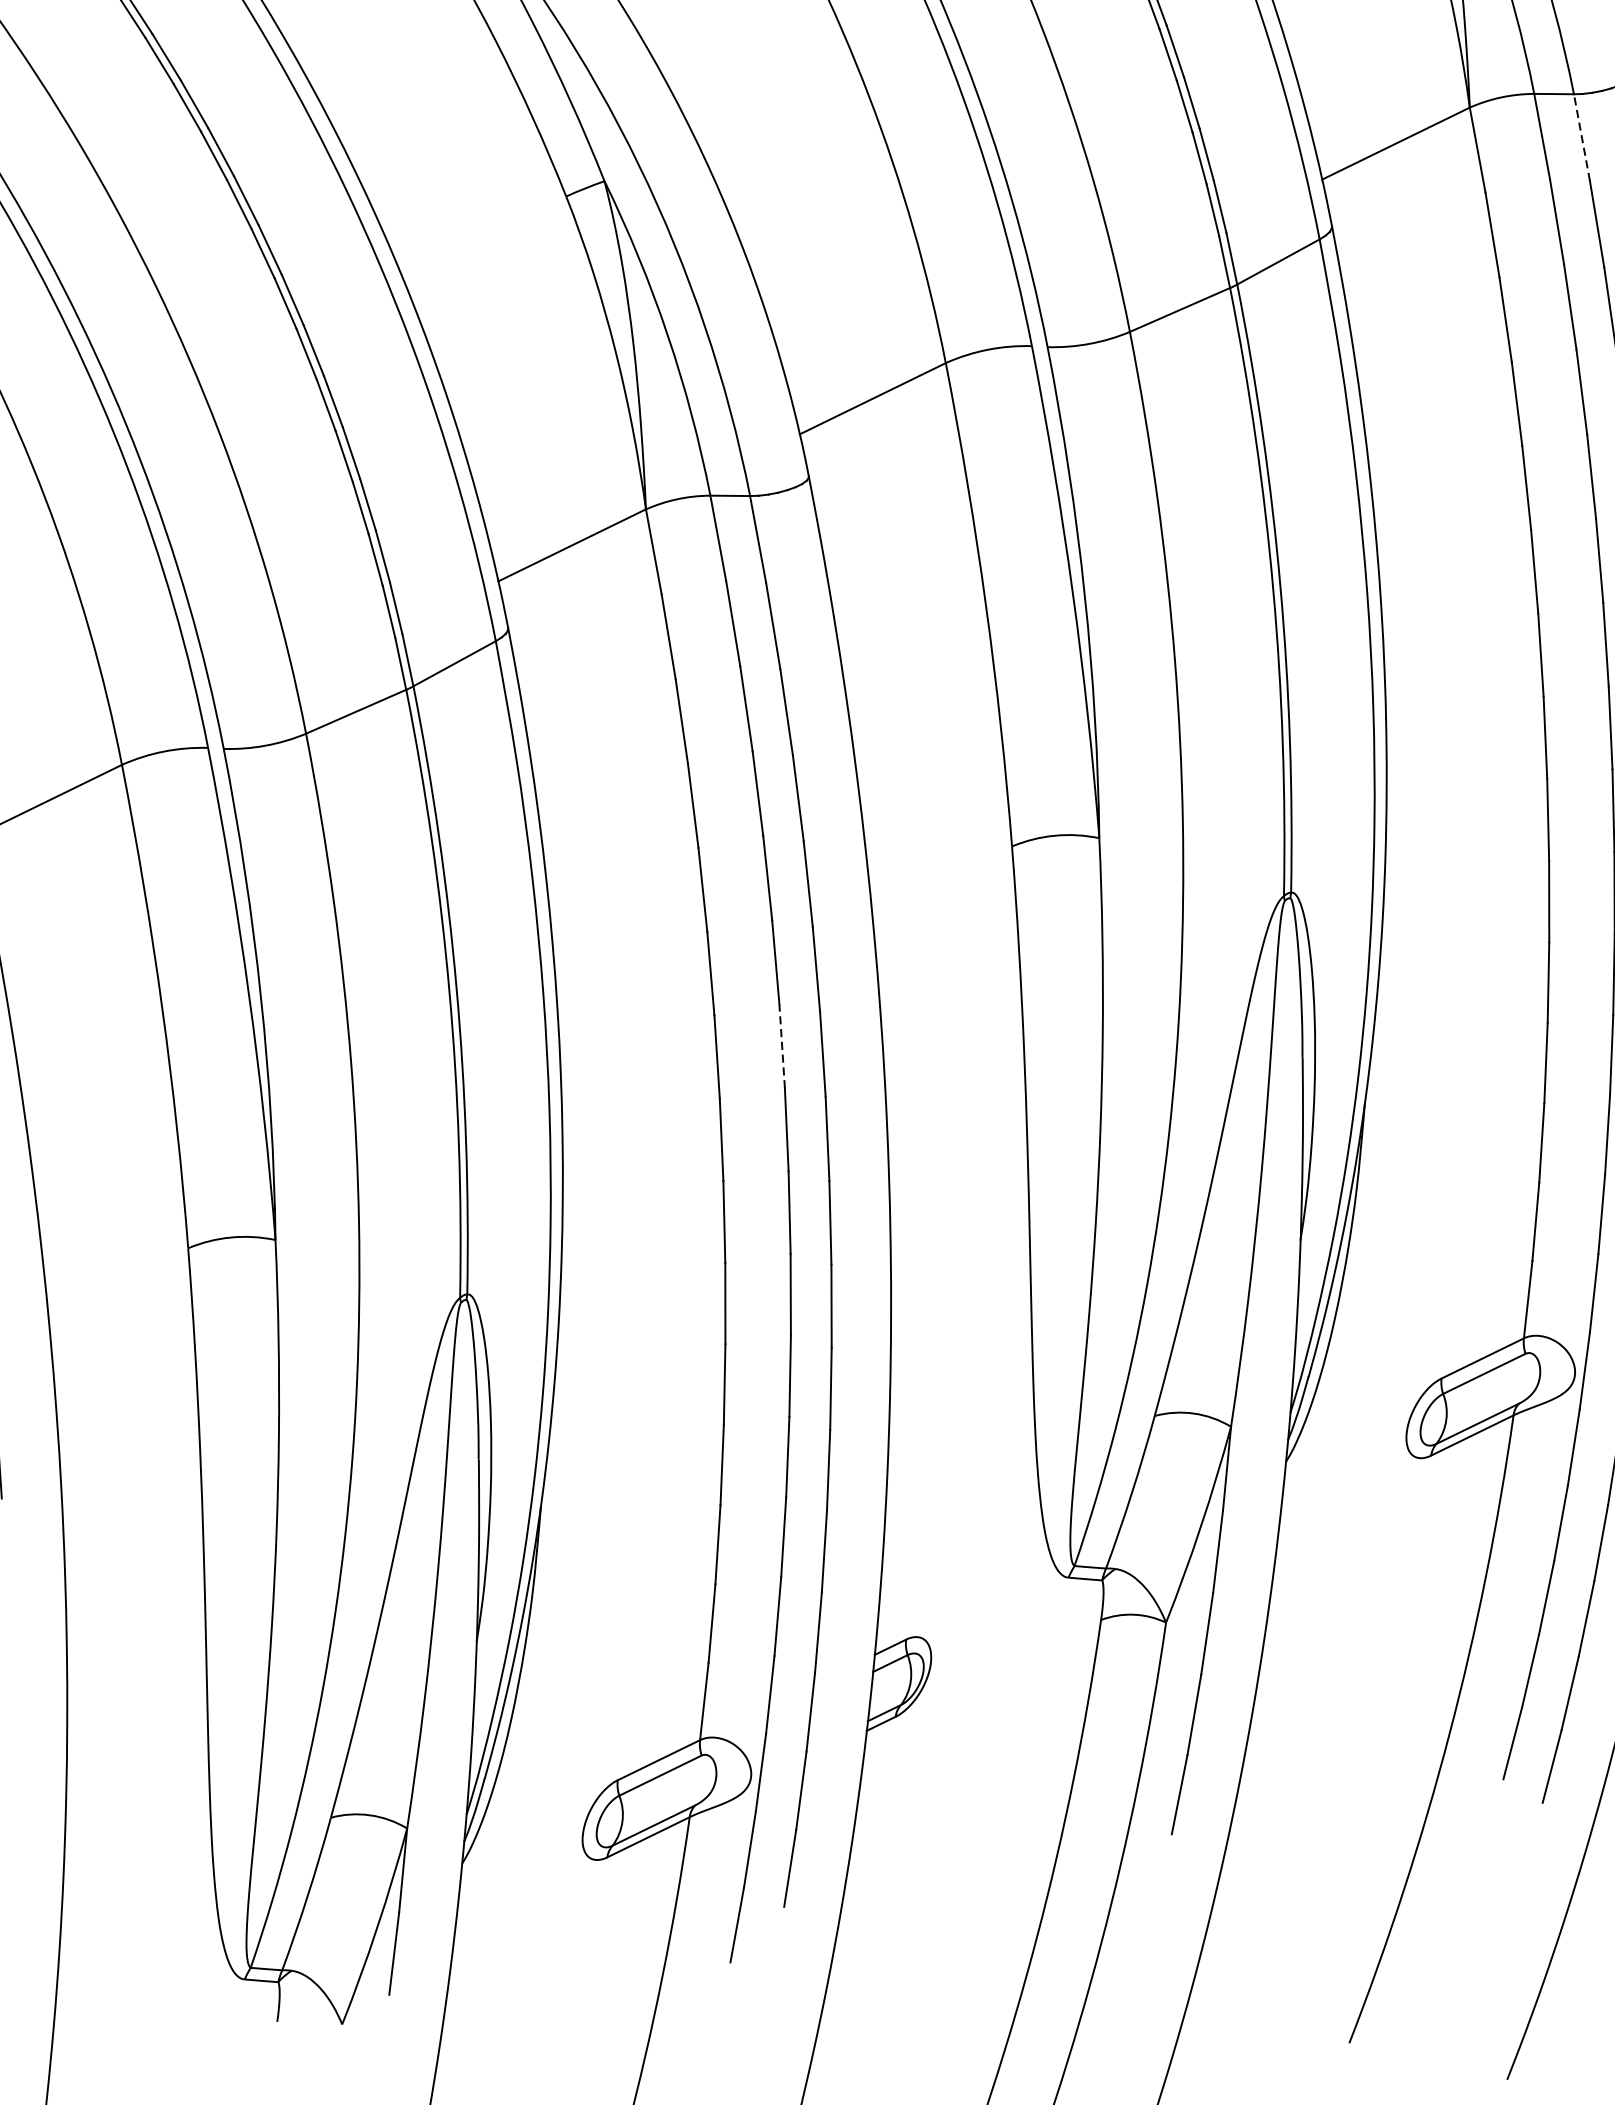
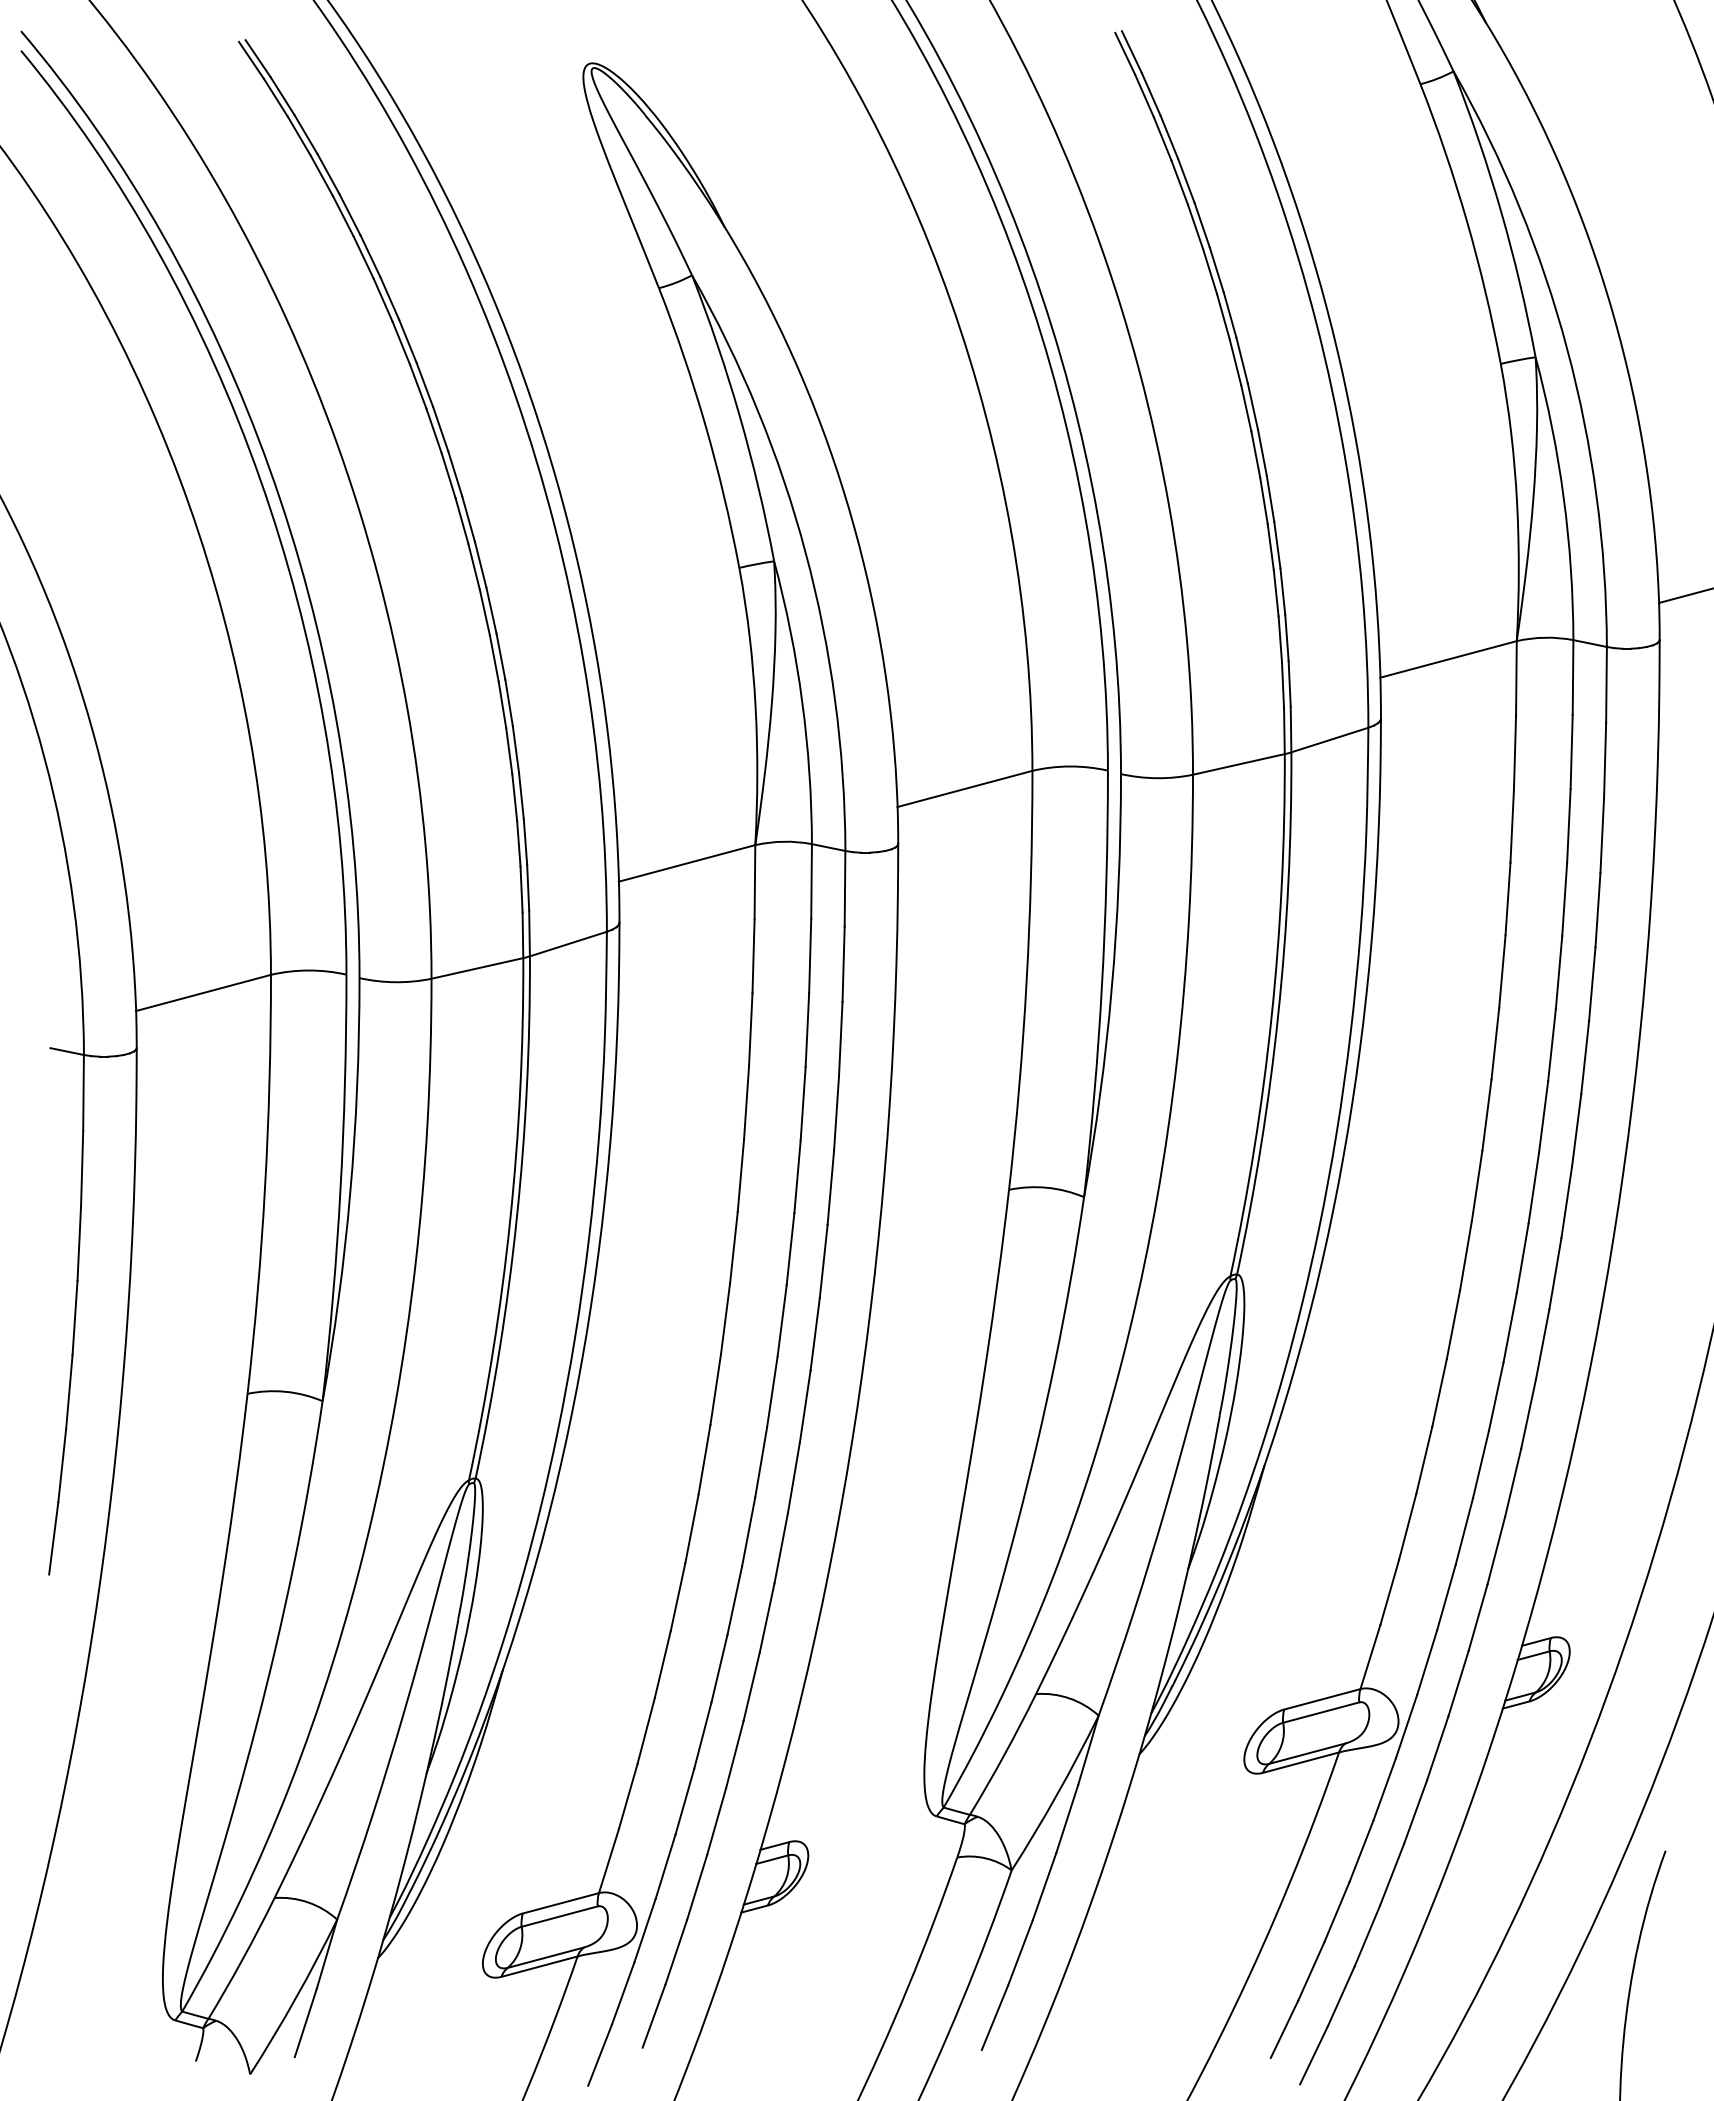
line: (1581, 137) -> (1606, 684), dashed -> solid
line: (782, 1045) -> (782, 1320), dashed -> solid

